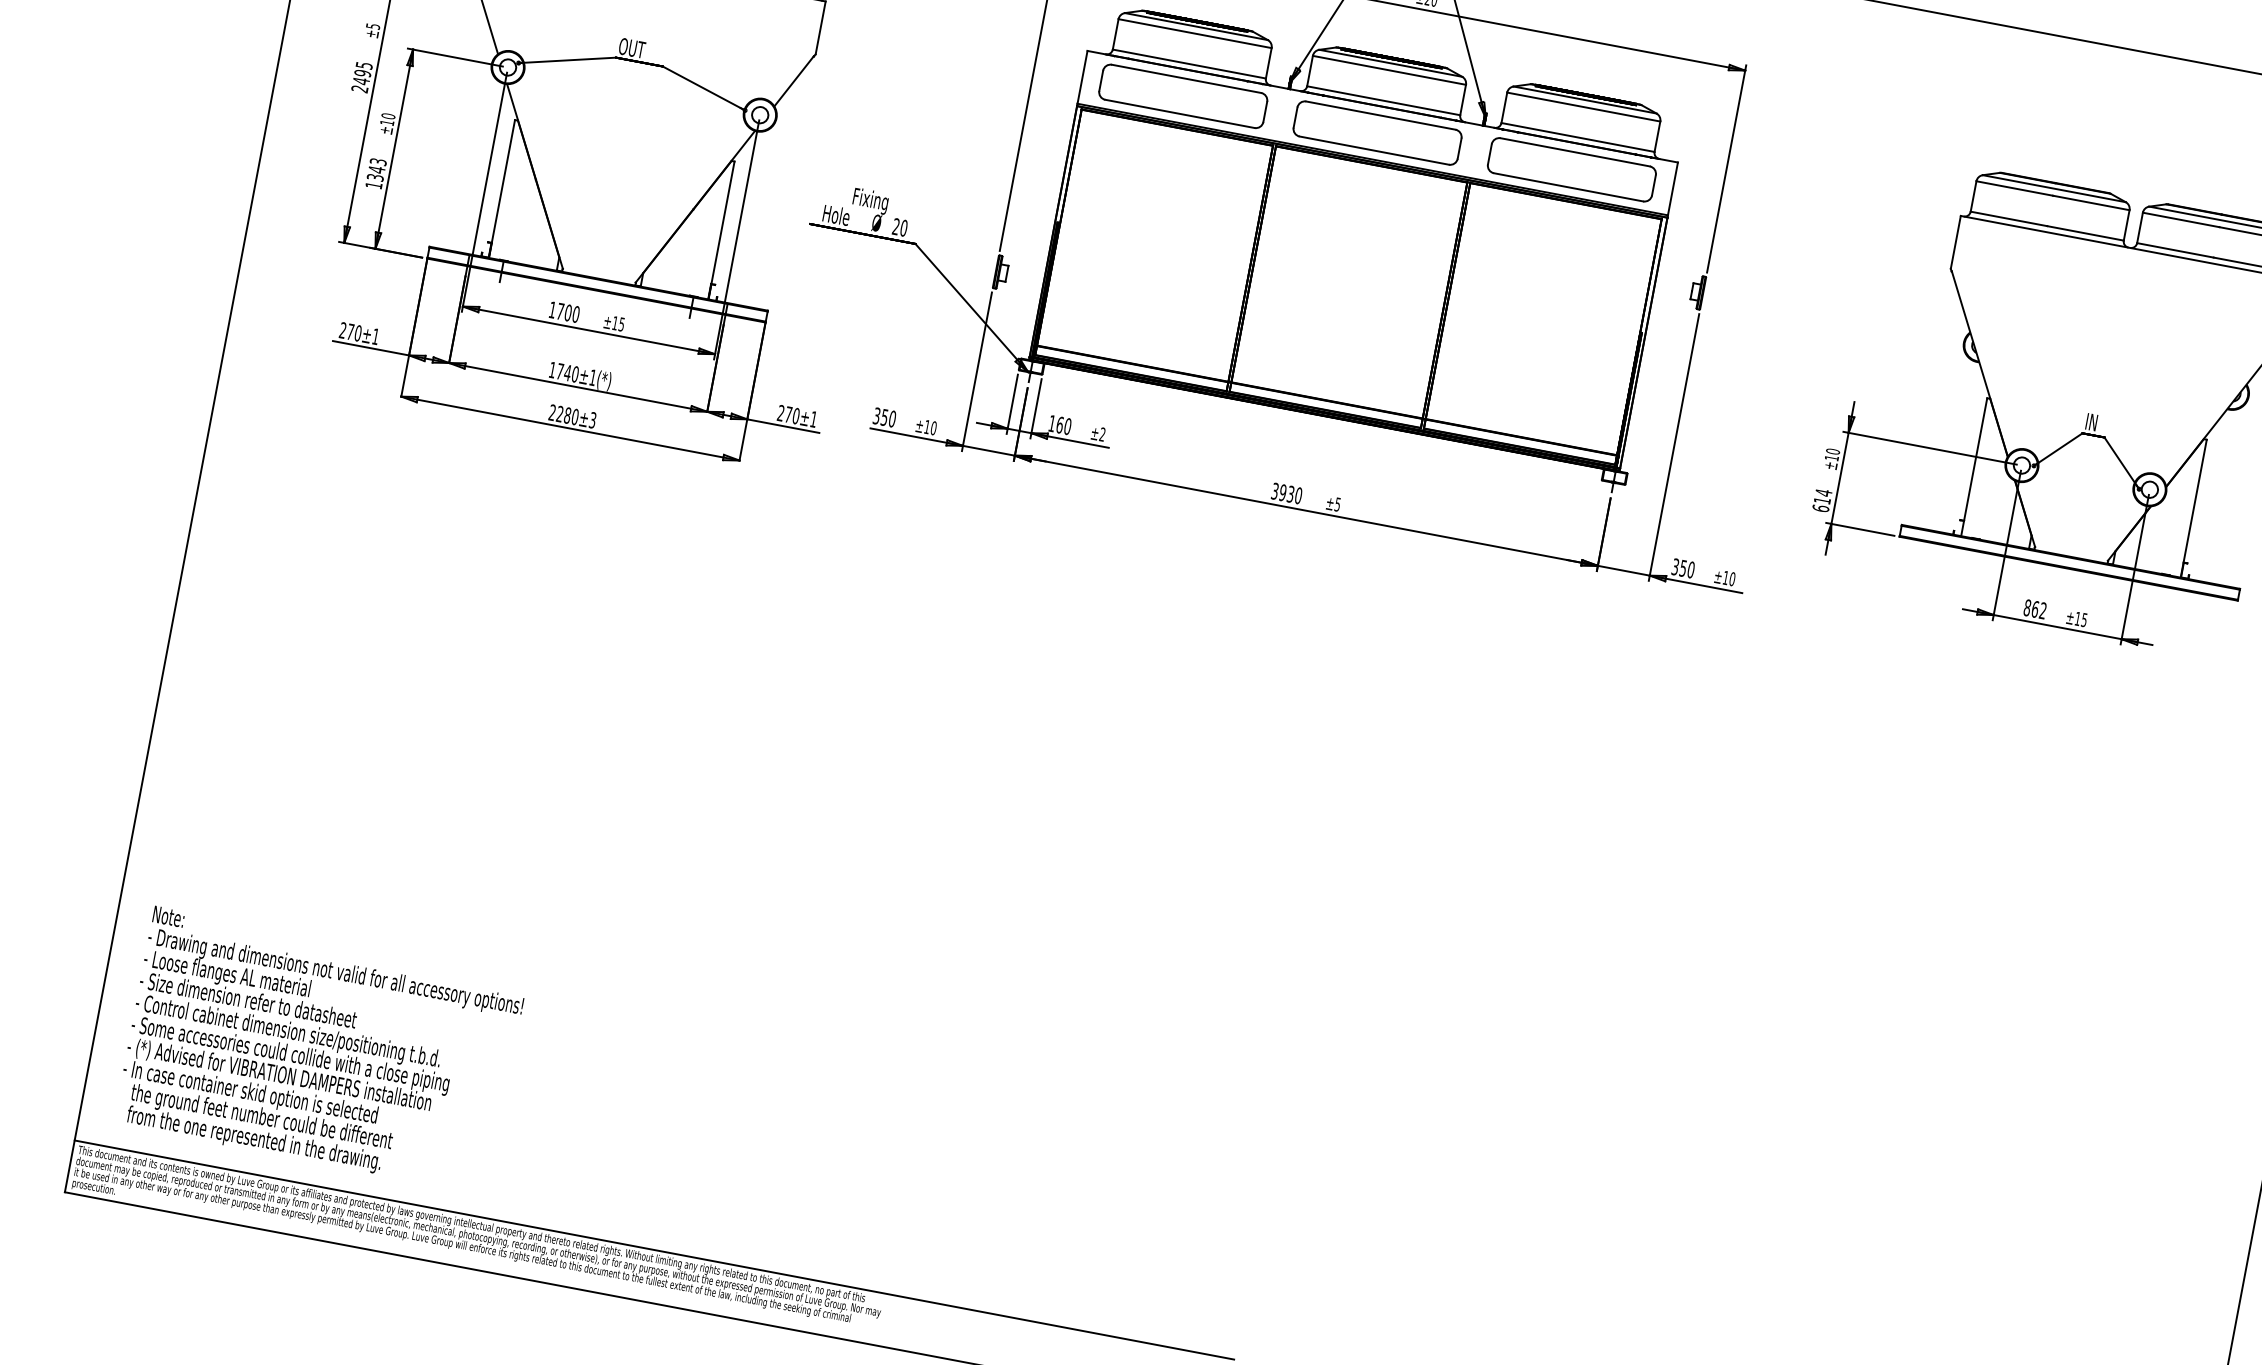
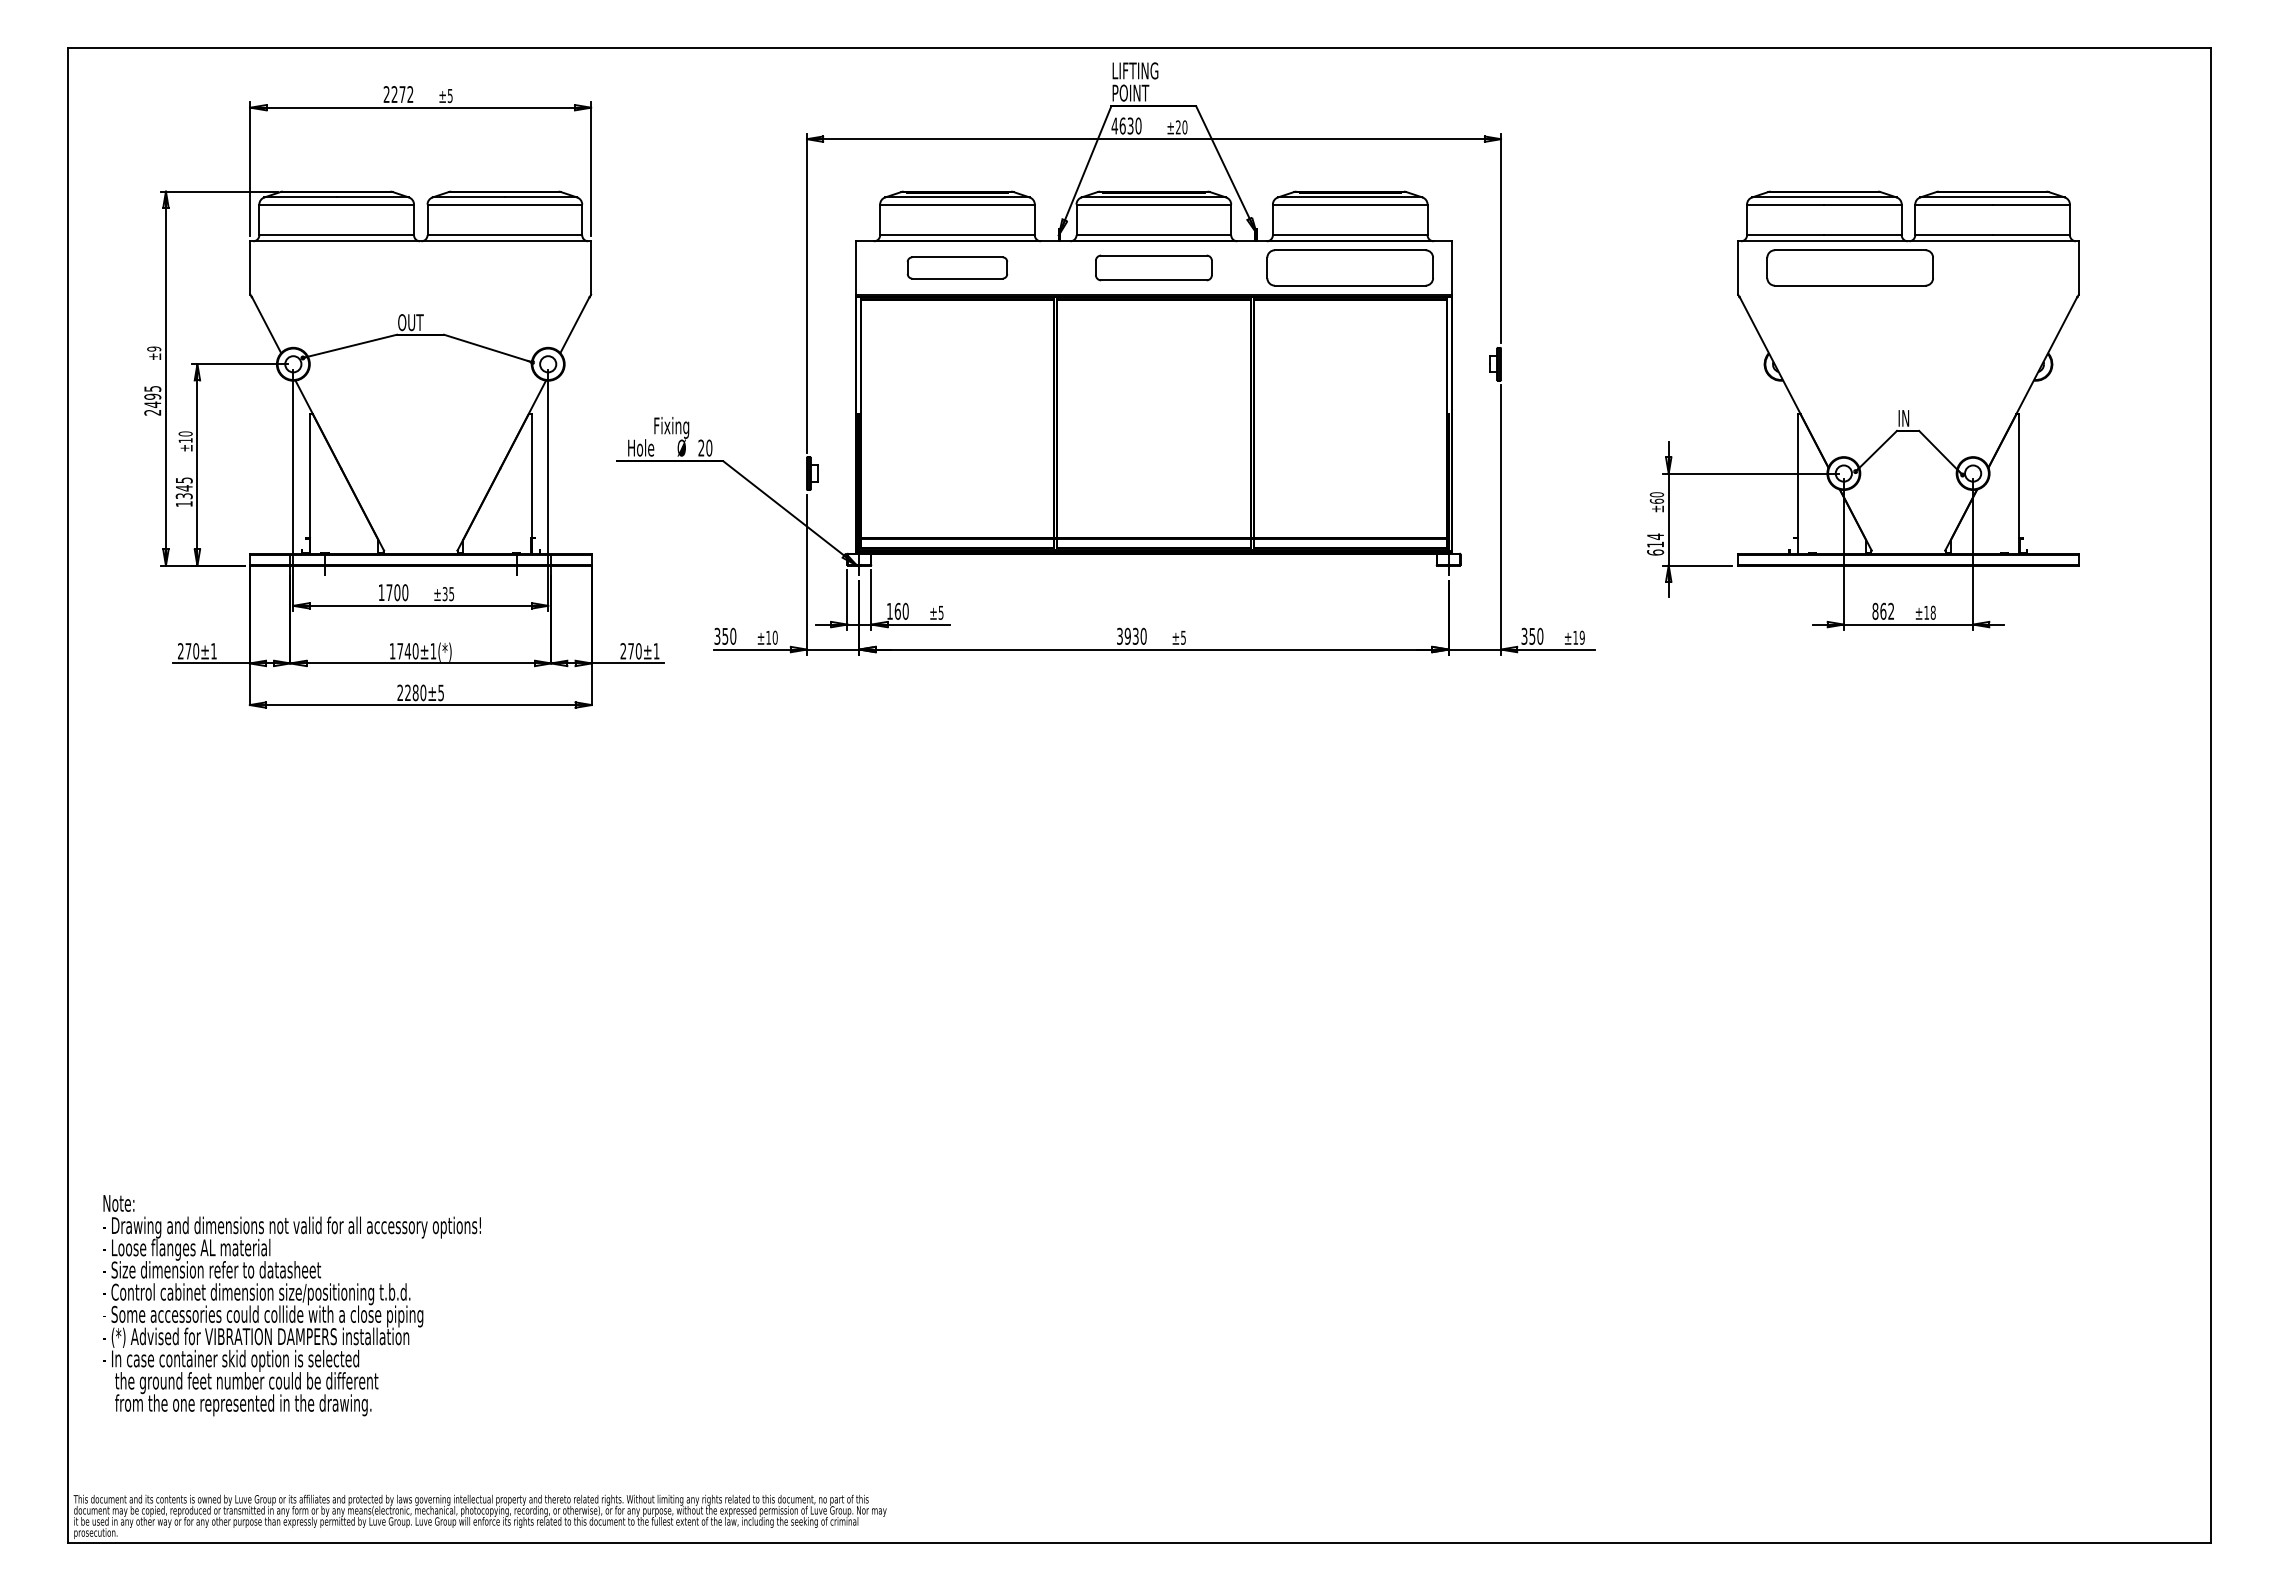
text: (372, 25) -> (153, 348), ±5 -> ±9
part: (1183, 95) -> (957, 267), size x0.6
part: (1377, 132) -> (1153, 267), size x0.7
text: (377, 161) -> (183, 480), 1343 -> 1345
part: (2066, 262) -> (1849, 267), added
text: (614, 323) -> (444, 594), ±15 -> ±35
text: (592, 419) -> (440, 692), 2280±3 -> 2280±5
text: (1102, 434) -> (940, 612), ±2 -> ±5
text: (1831, 457) -> (1656, 500), ±10 -> ±60
text: (1731, 578) -> (1581, 637), ±10 -> ±19
text: (2083, 619) -> (1932, 612), ±15 -> ±18
text: (320, 1050) -> (291, 1305), moved
line: (654, 1250) -> (654, 1491), removed

